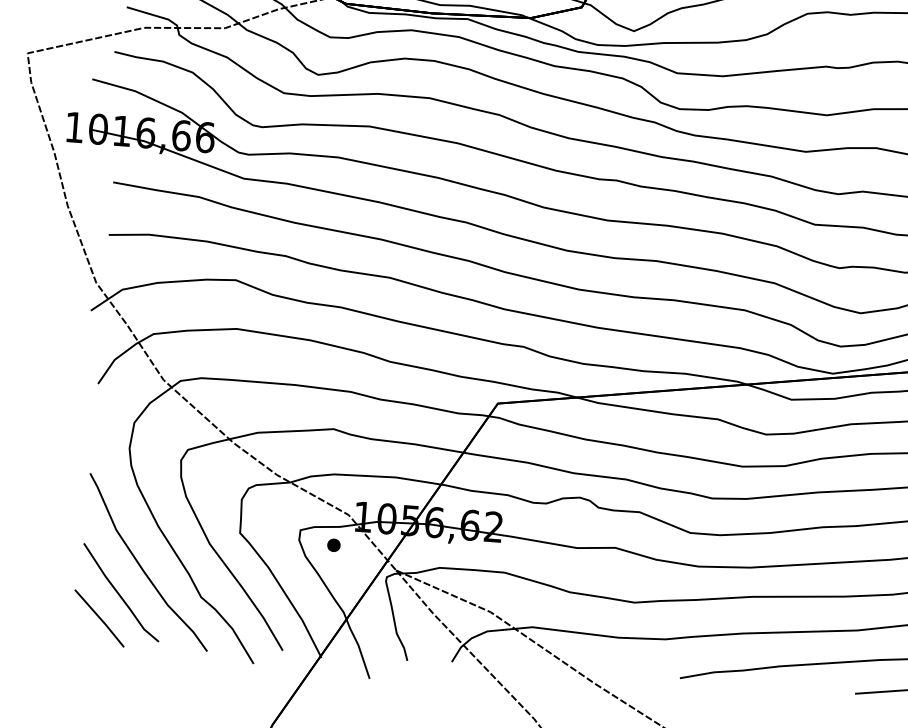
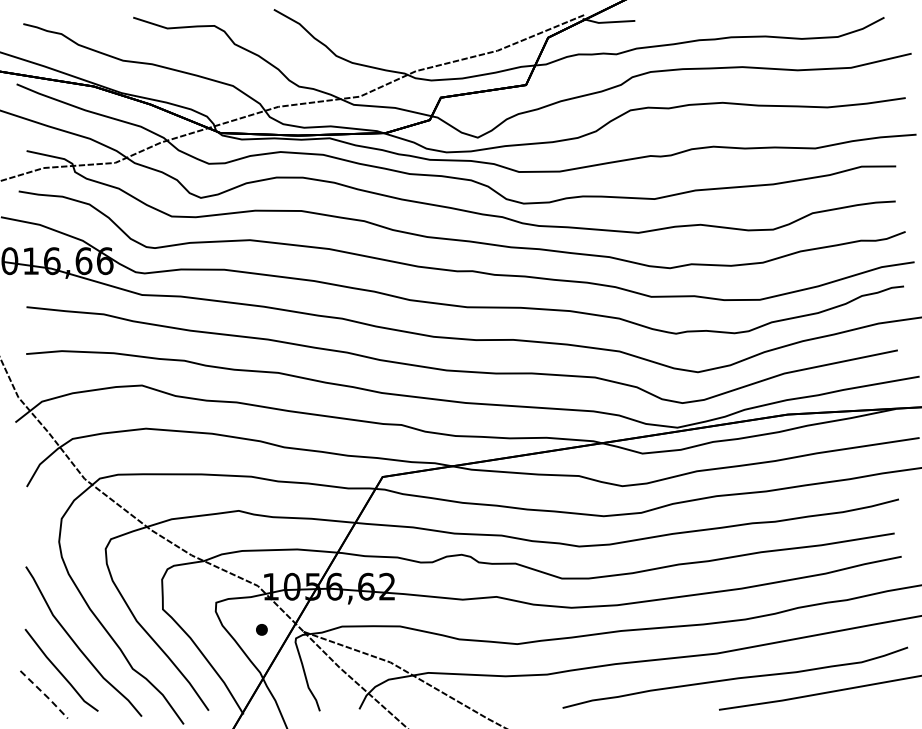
part: (333, 544) -> (261, 629), moved
line: (101, 618) -> (45, 694), solid -> dashed

